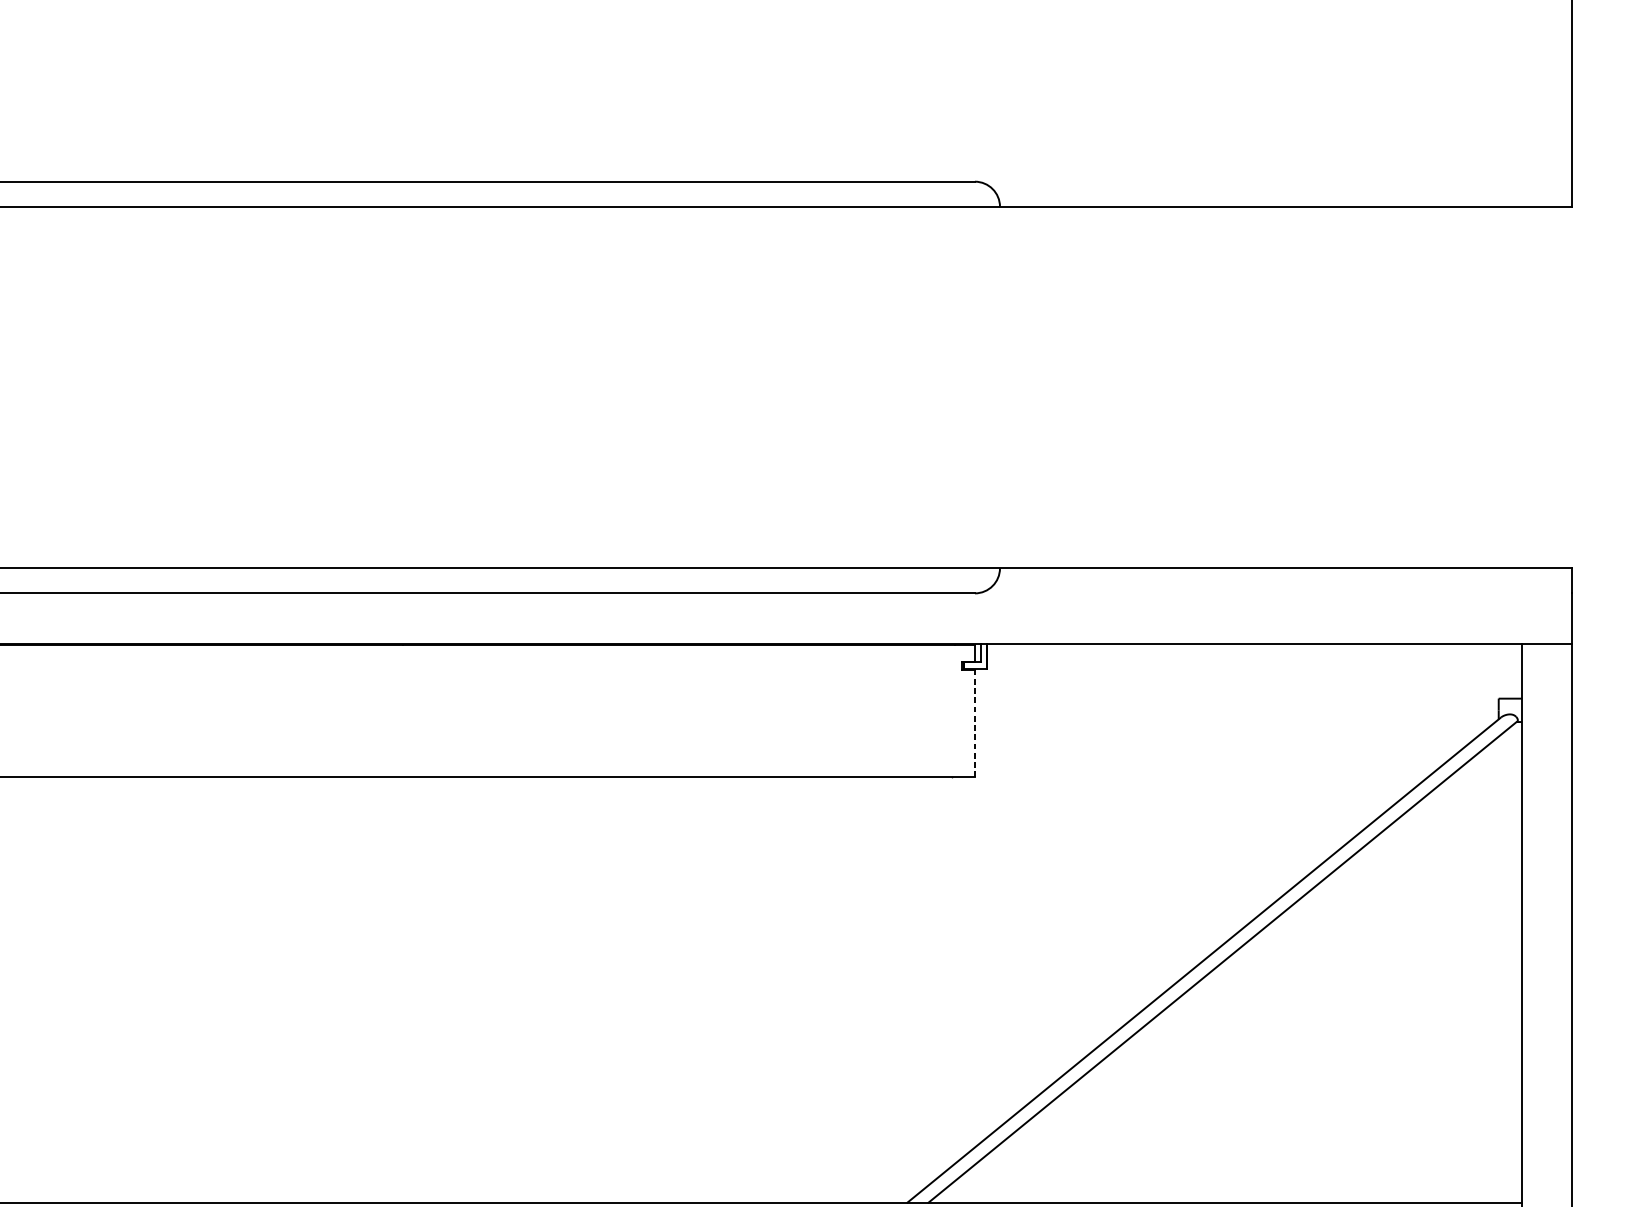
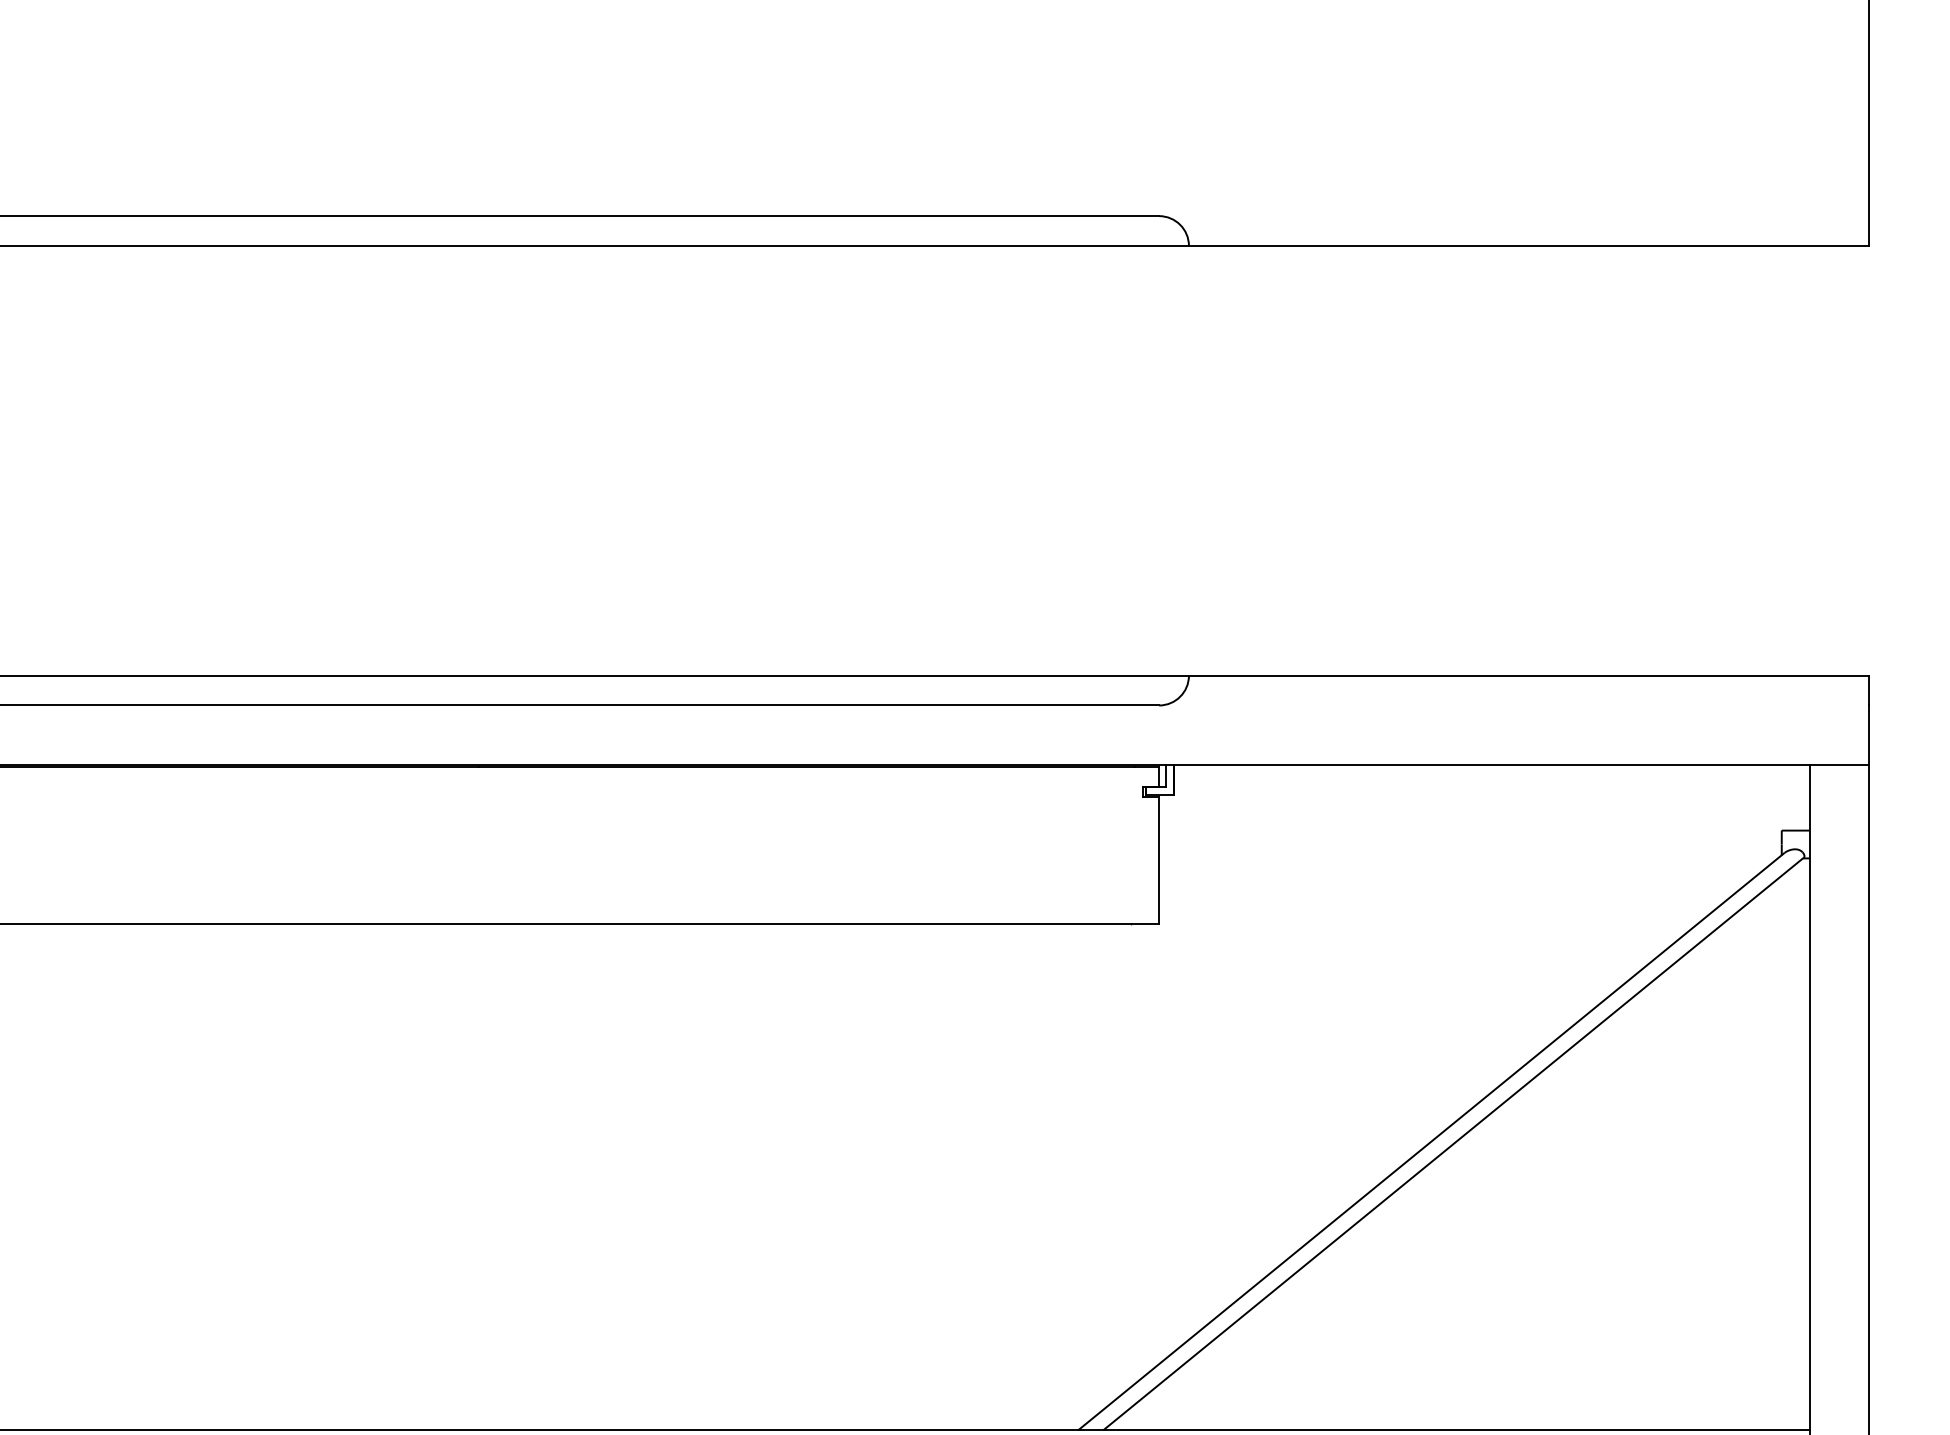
line: (975, 723) -> (1159, 860), dashed -> solid

